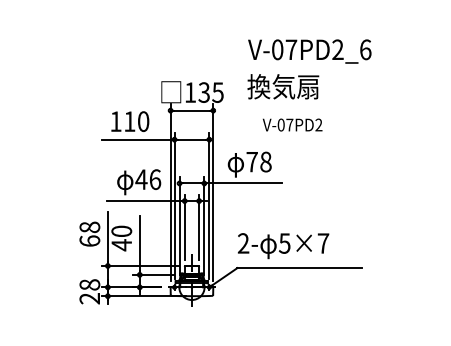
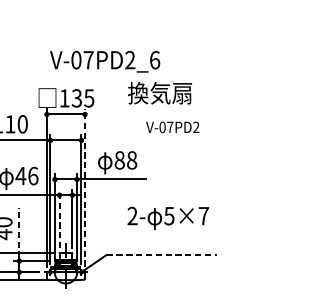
text: (309, 51) -> (104, 61), moved
text: (283, 86) -> (160, 92), moved
text: (292, 124) -> (172, 126), moved
text: (251, 161) -> (119, 159), 78 -> 88
line: (213, 192) -> (85, 187), solid -> dashed
line: (184, 227) -> (59, 218), solid -> dashed
line: (139, 243) -> (19, 233), solid -> dashed
text: (283, 246) -> (168, 218), moved
line: (300, 268) -> (162, 255), solid -> dashed

